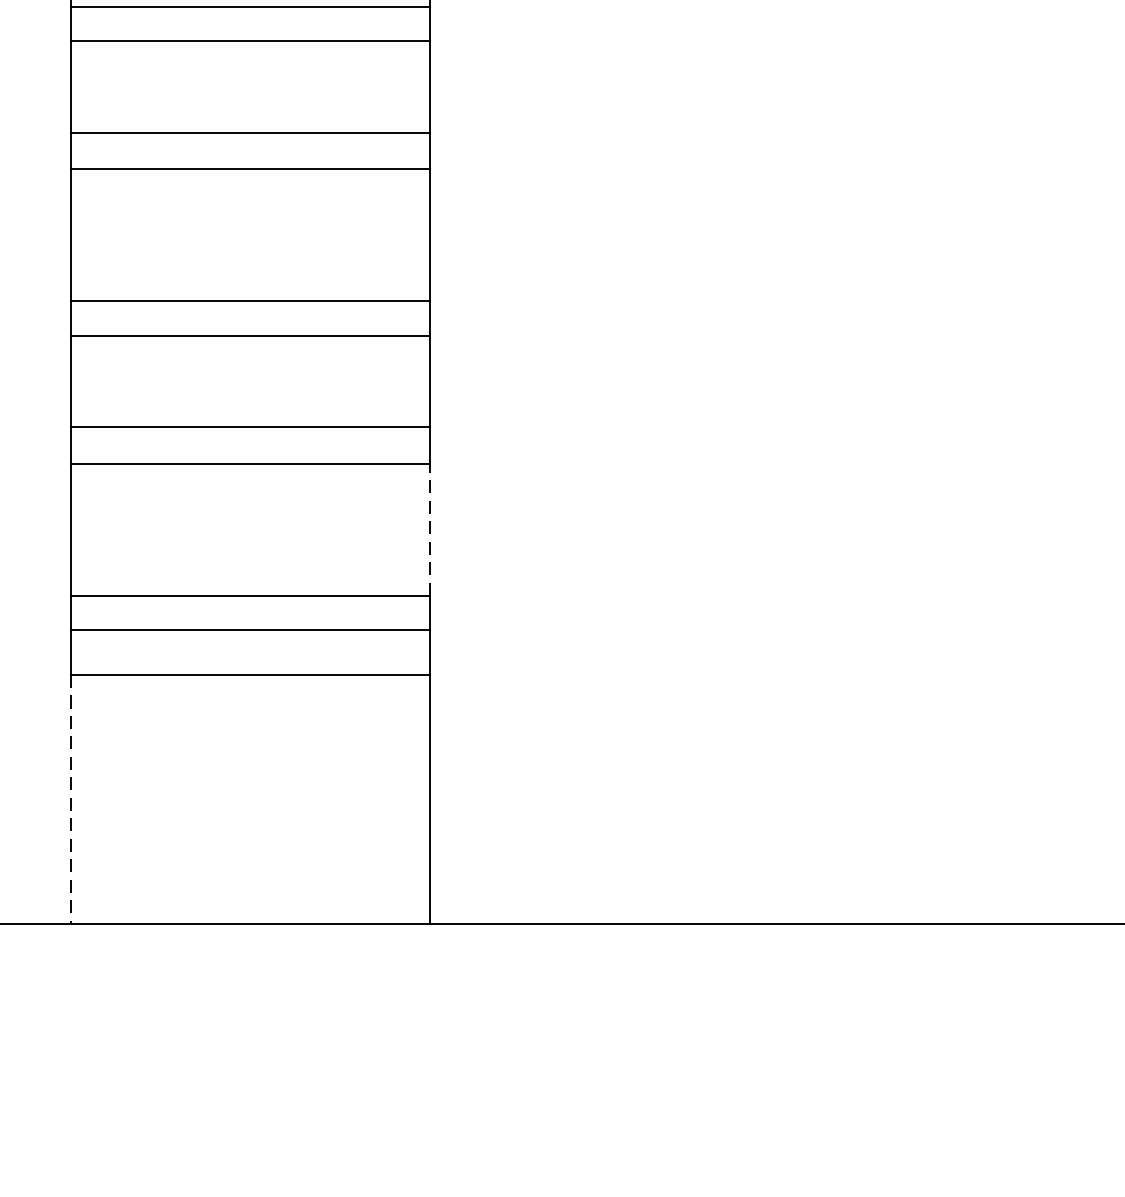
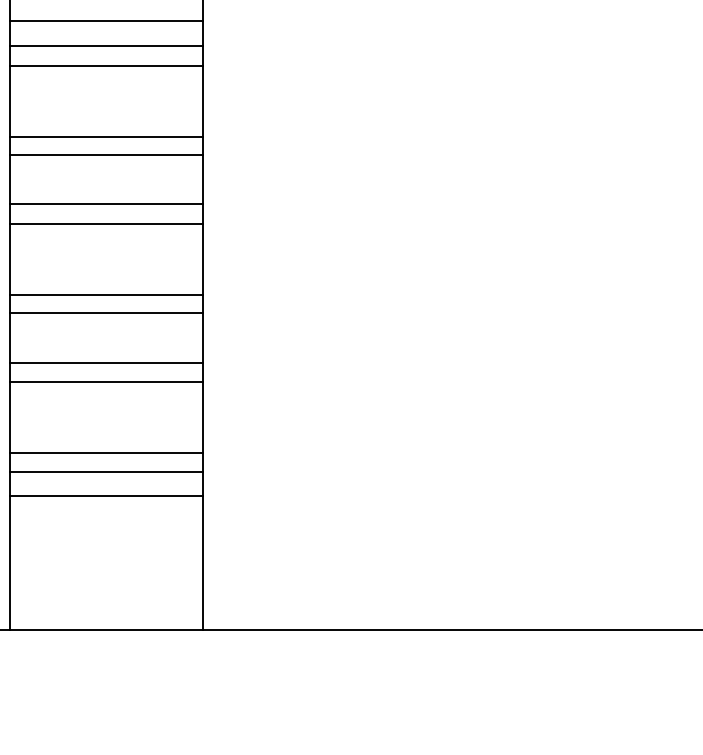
line: (430, 529) -> (203, 417), dashed -> solid
line: (71, 800) -> (10, 563), dashed -> solid

